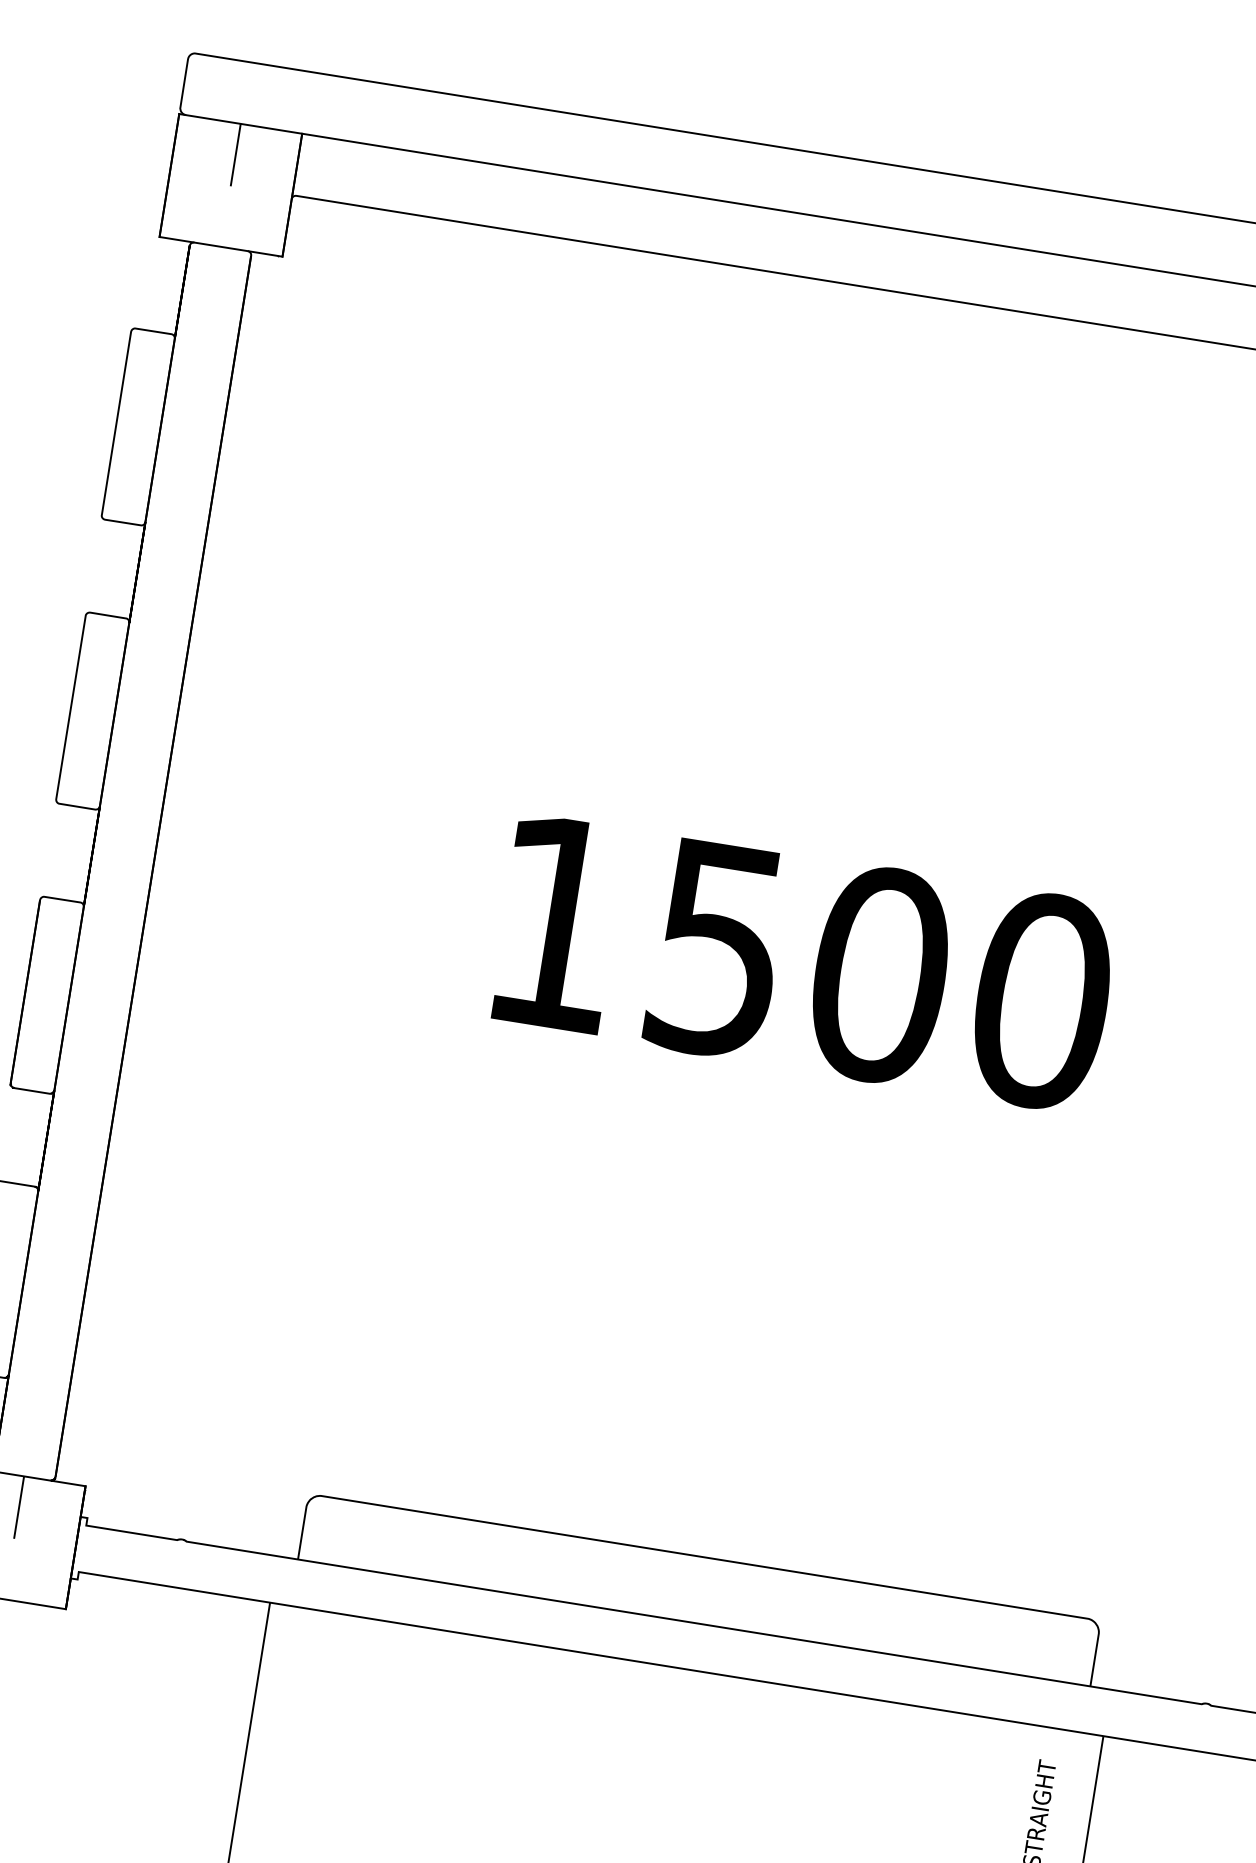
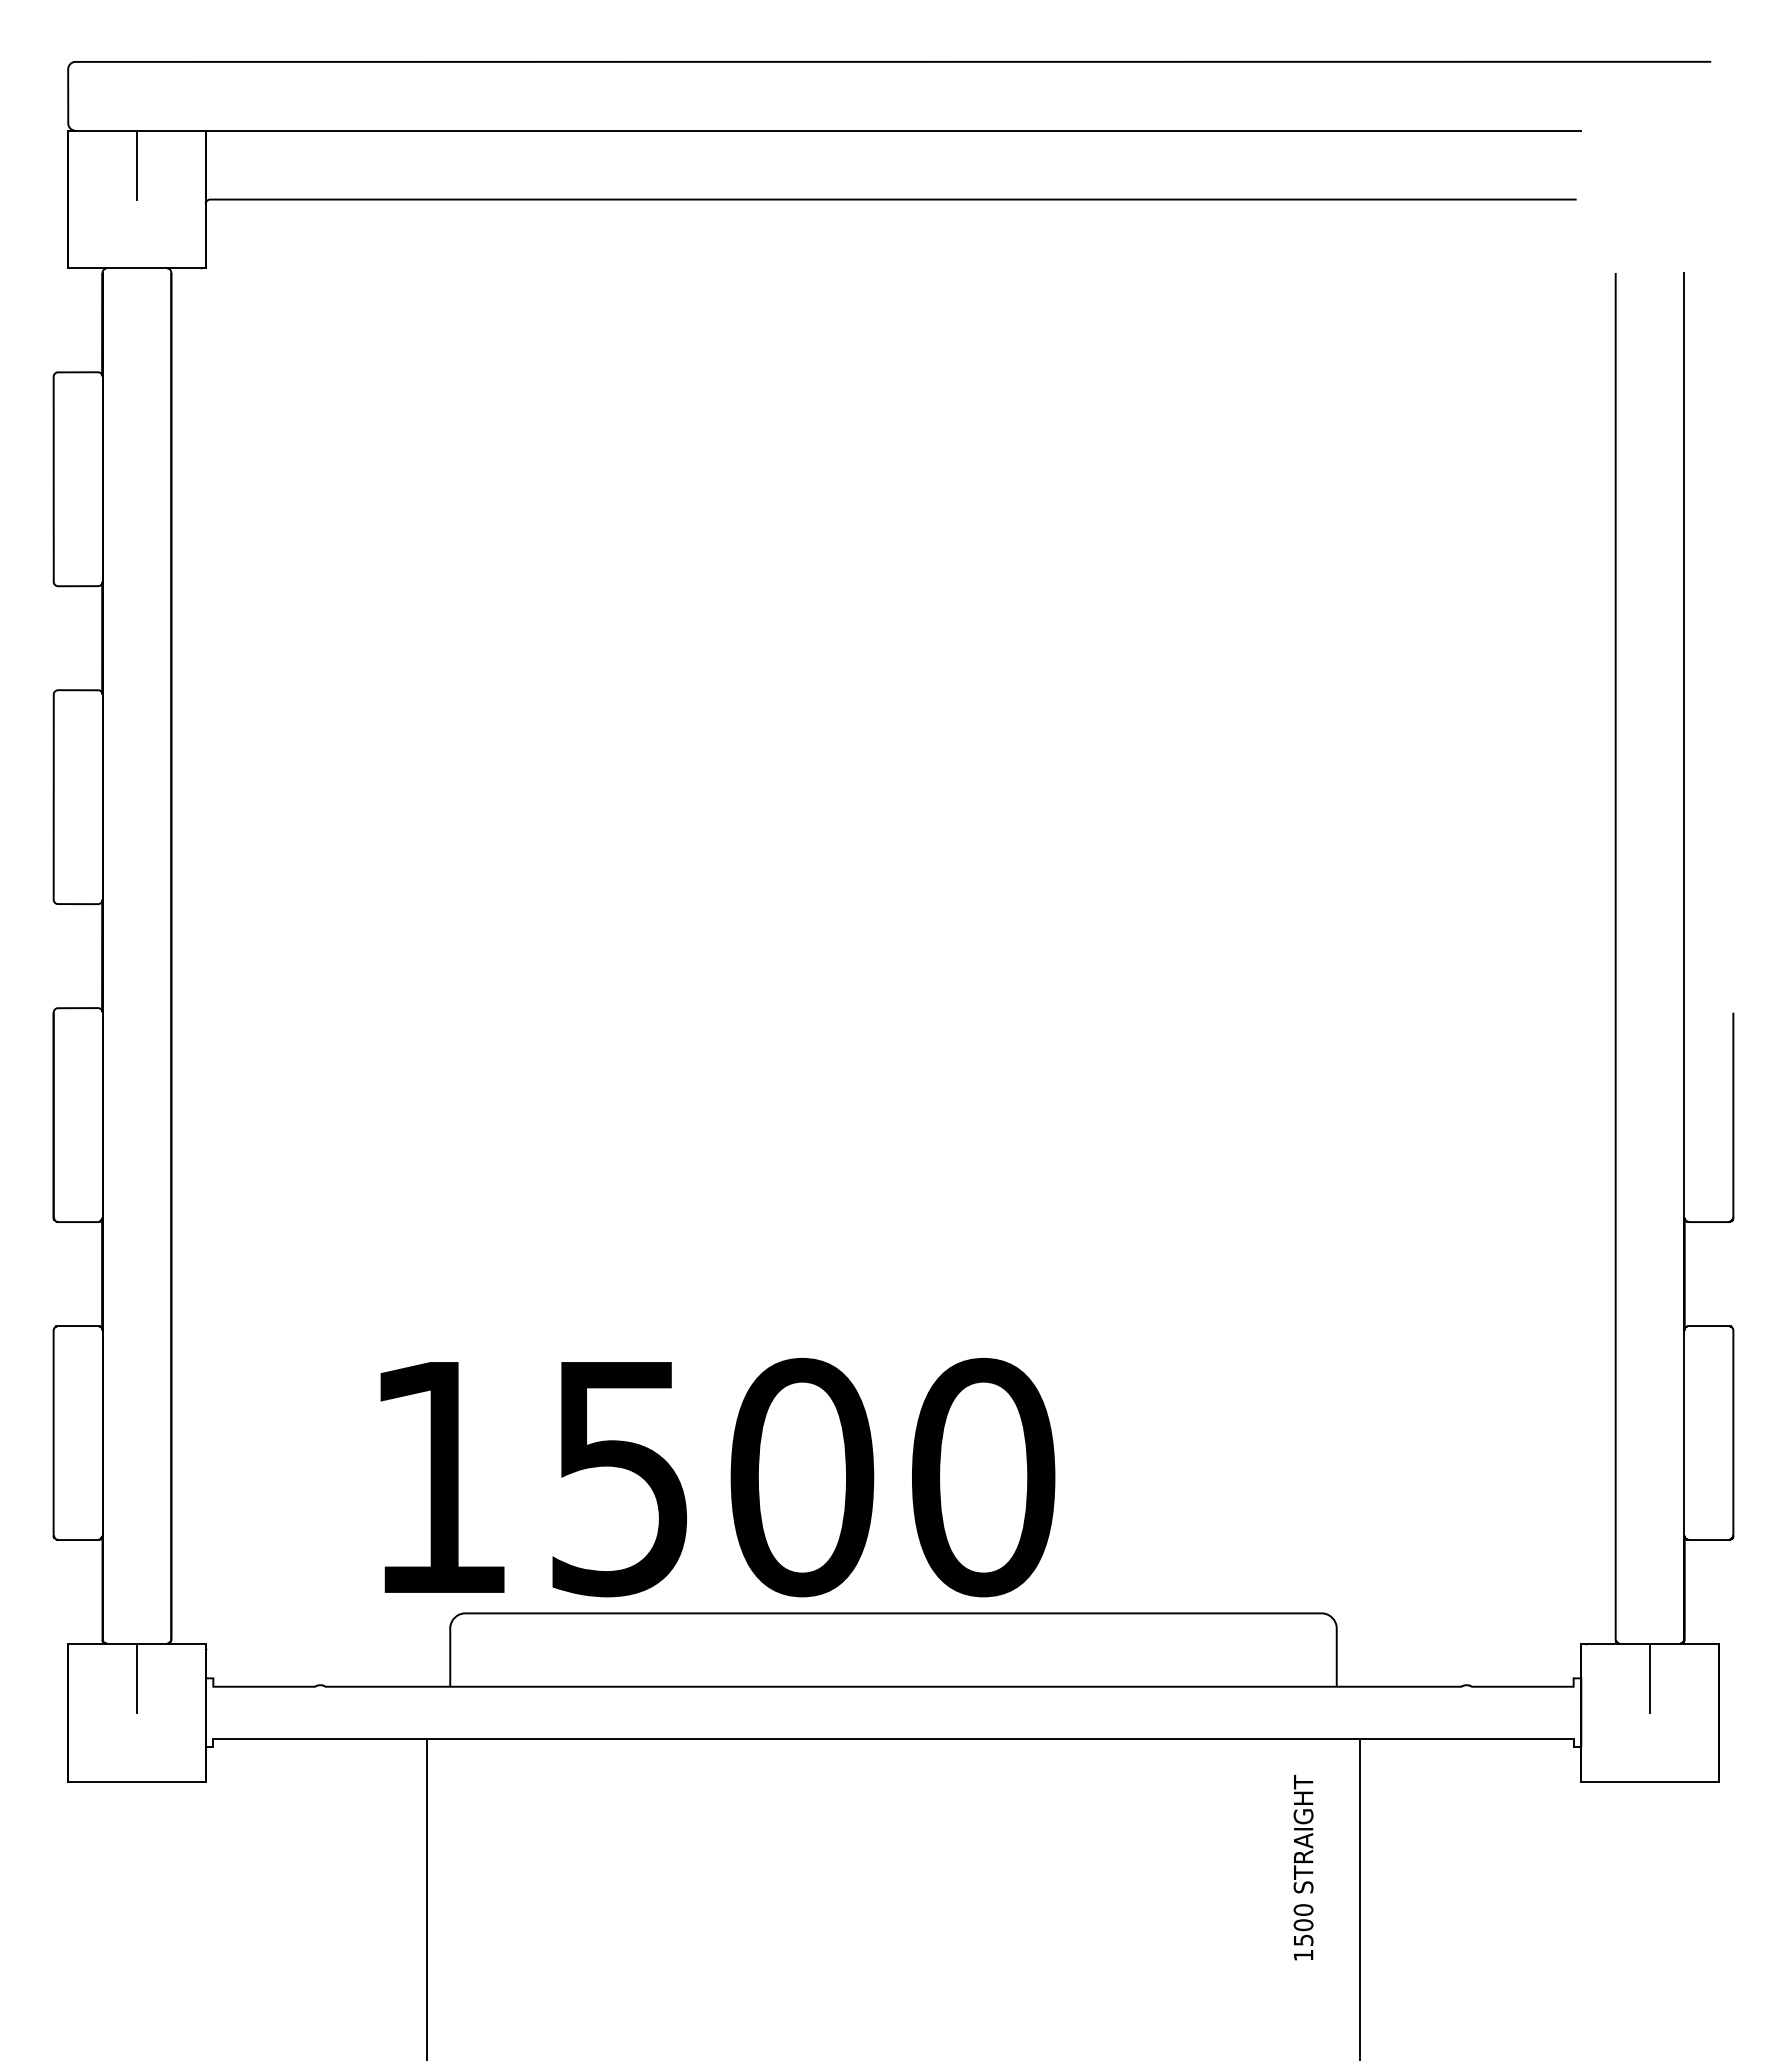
text: (804, 962) -> (717, 1477), moved

